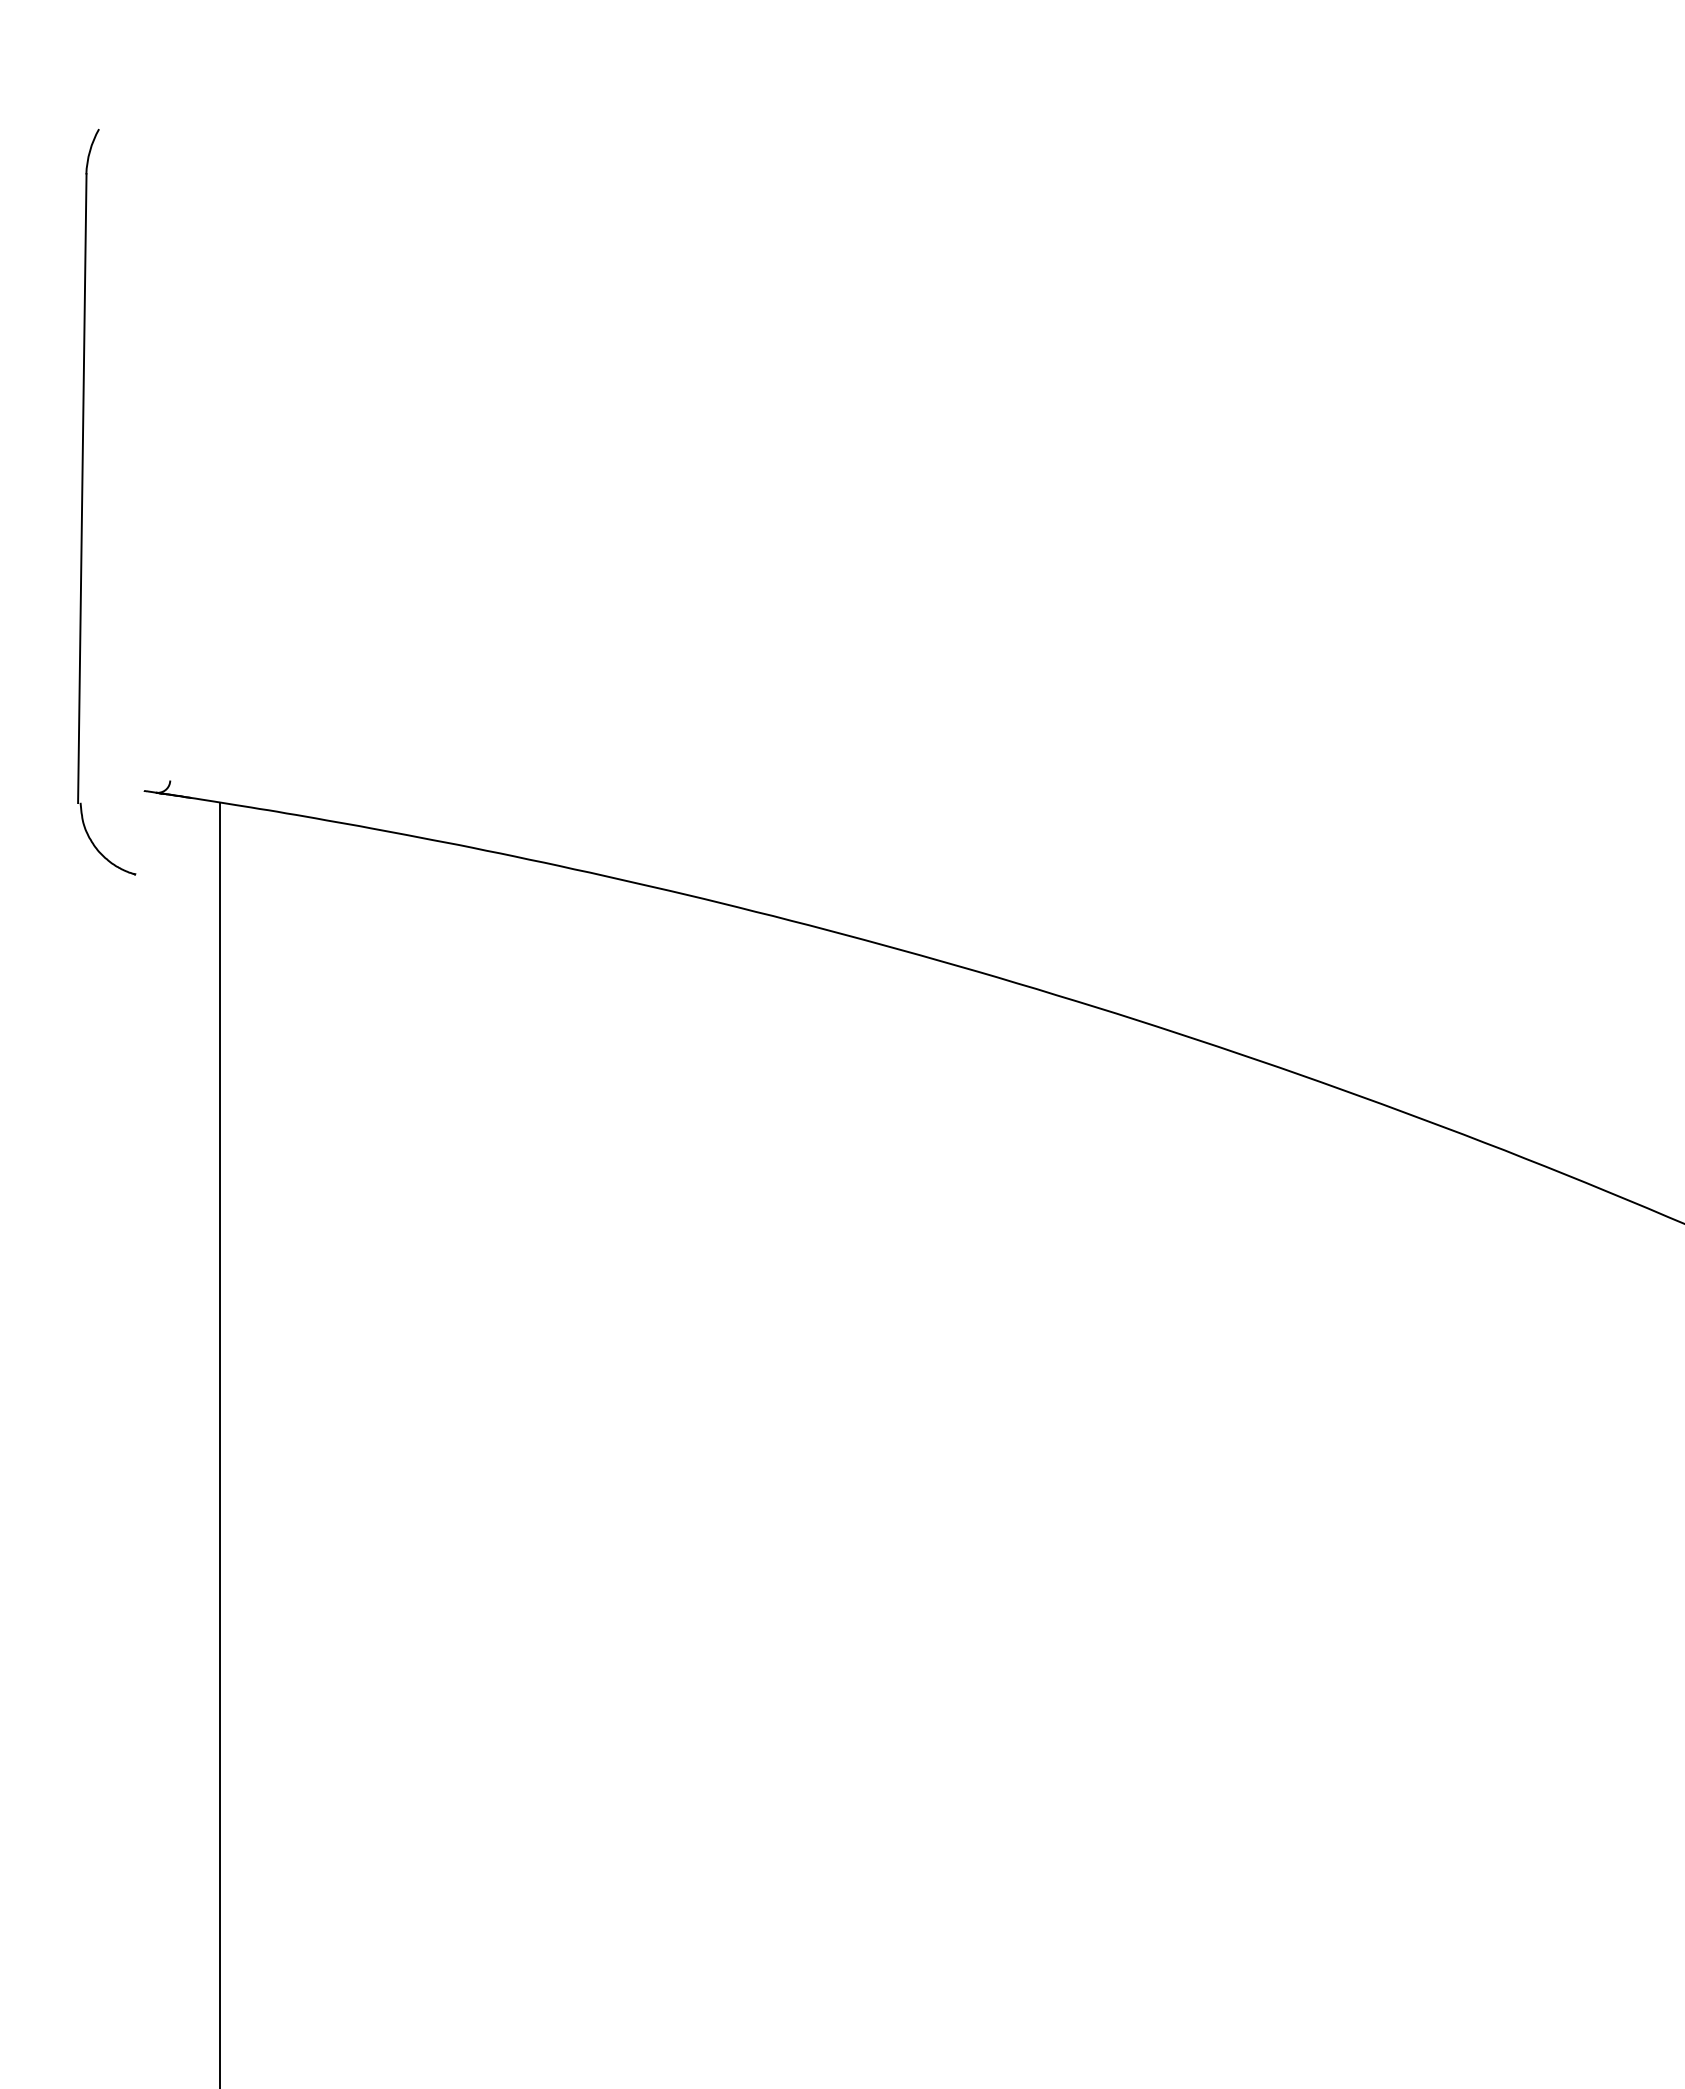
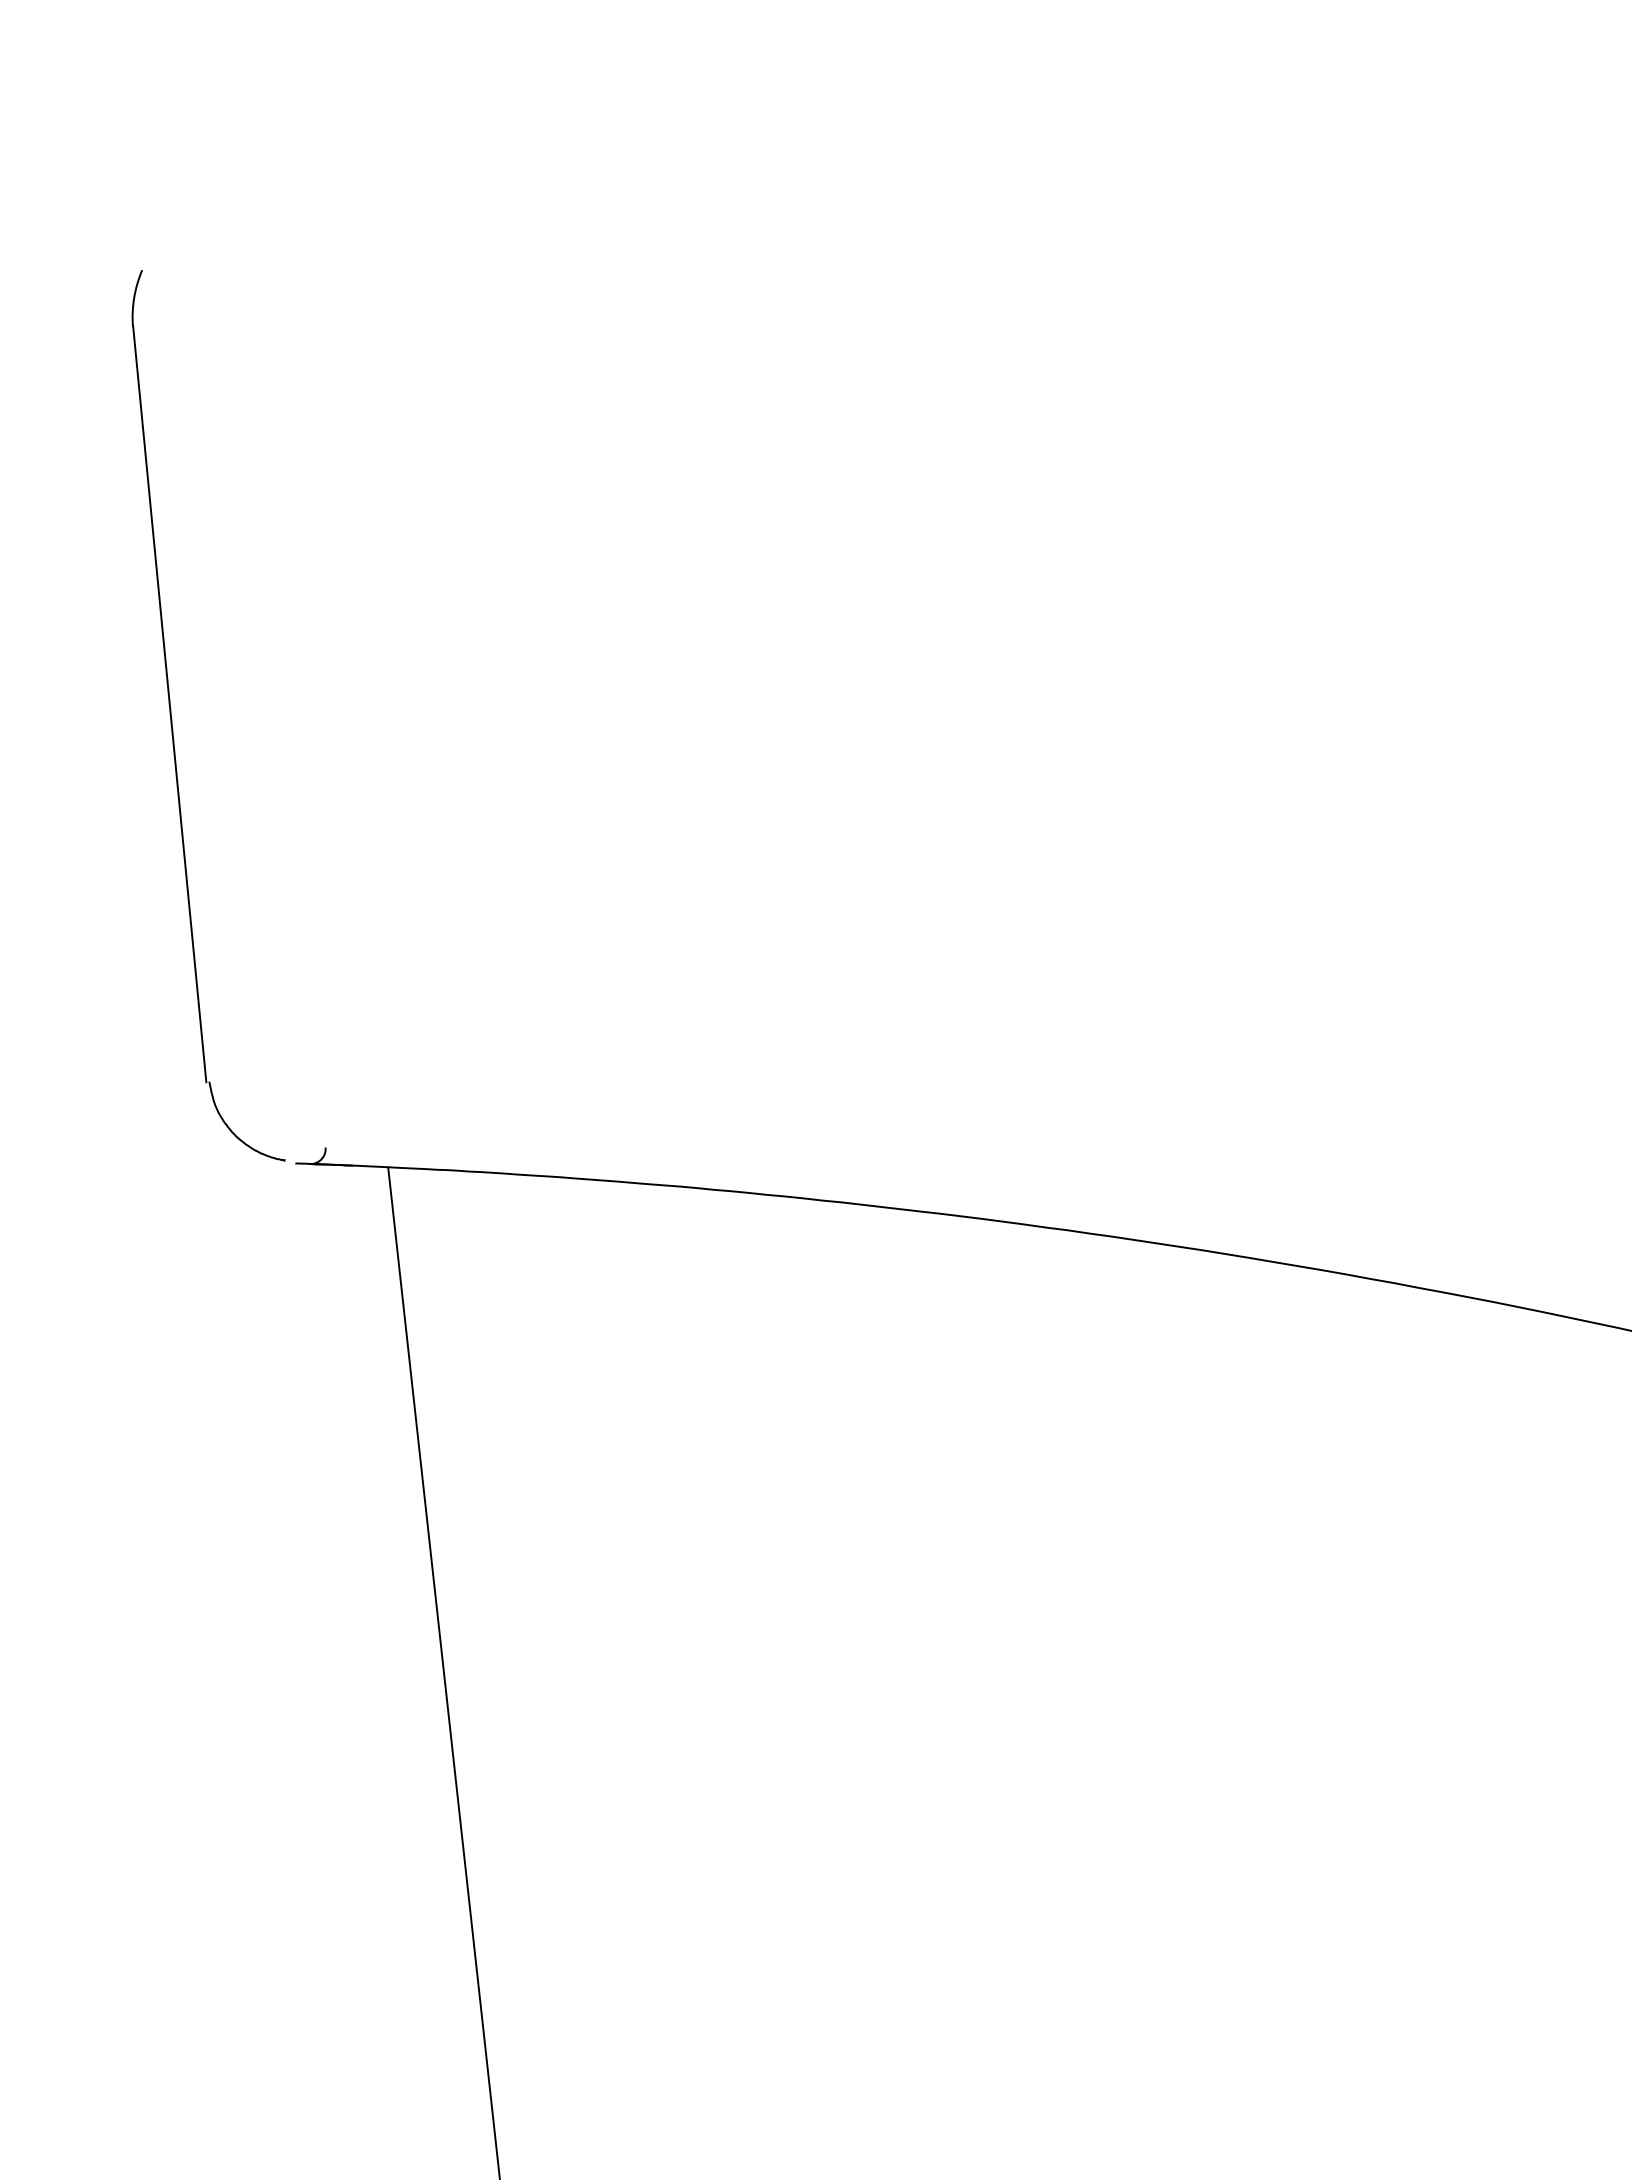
part: (83, 499) -> (172, 717), moved

